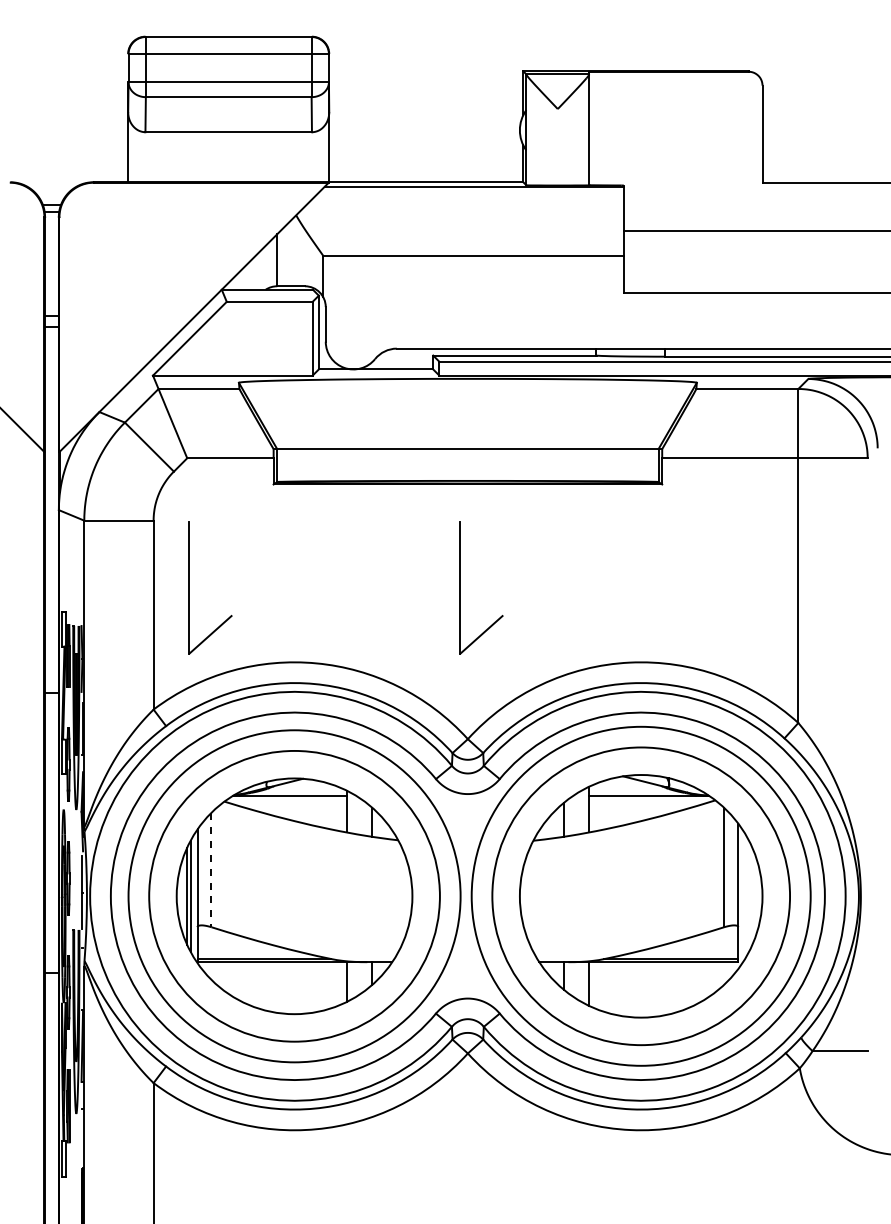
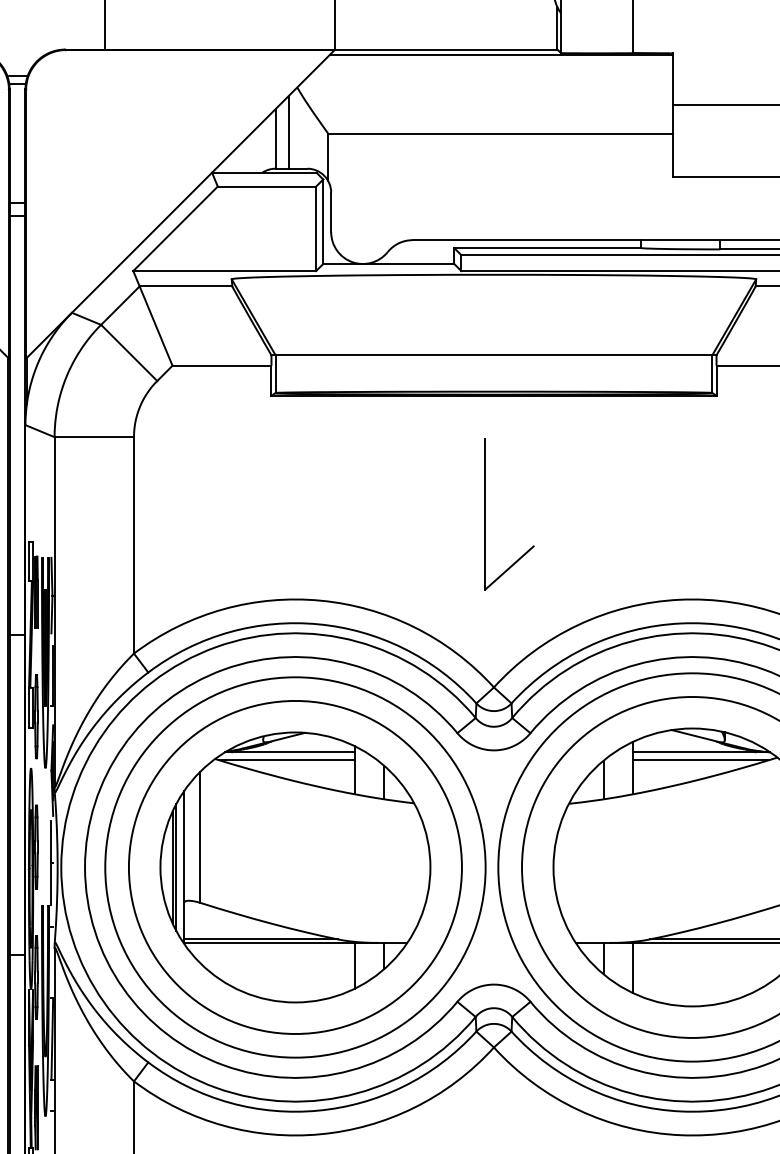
line: (288, 254) -> (288, 132), added
part: (189, 587) -> (175, 513), removed
line: (287, 802) -> (287, 760), added
line: (648, 802) -> (700, 760), added
line: (211, 870) -> (200, 837), dashed -> solid

